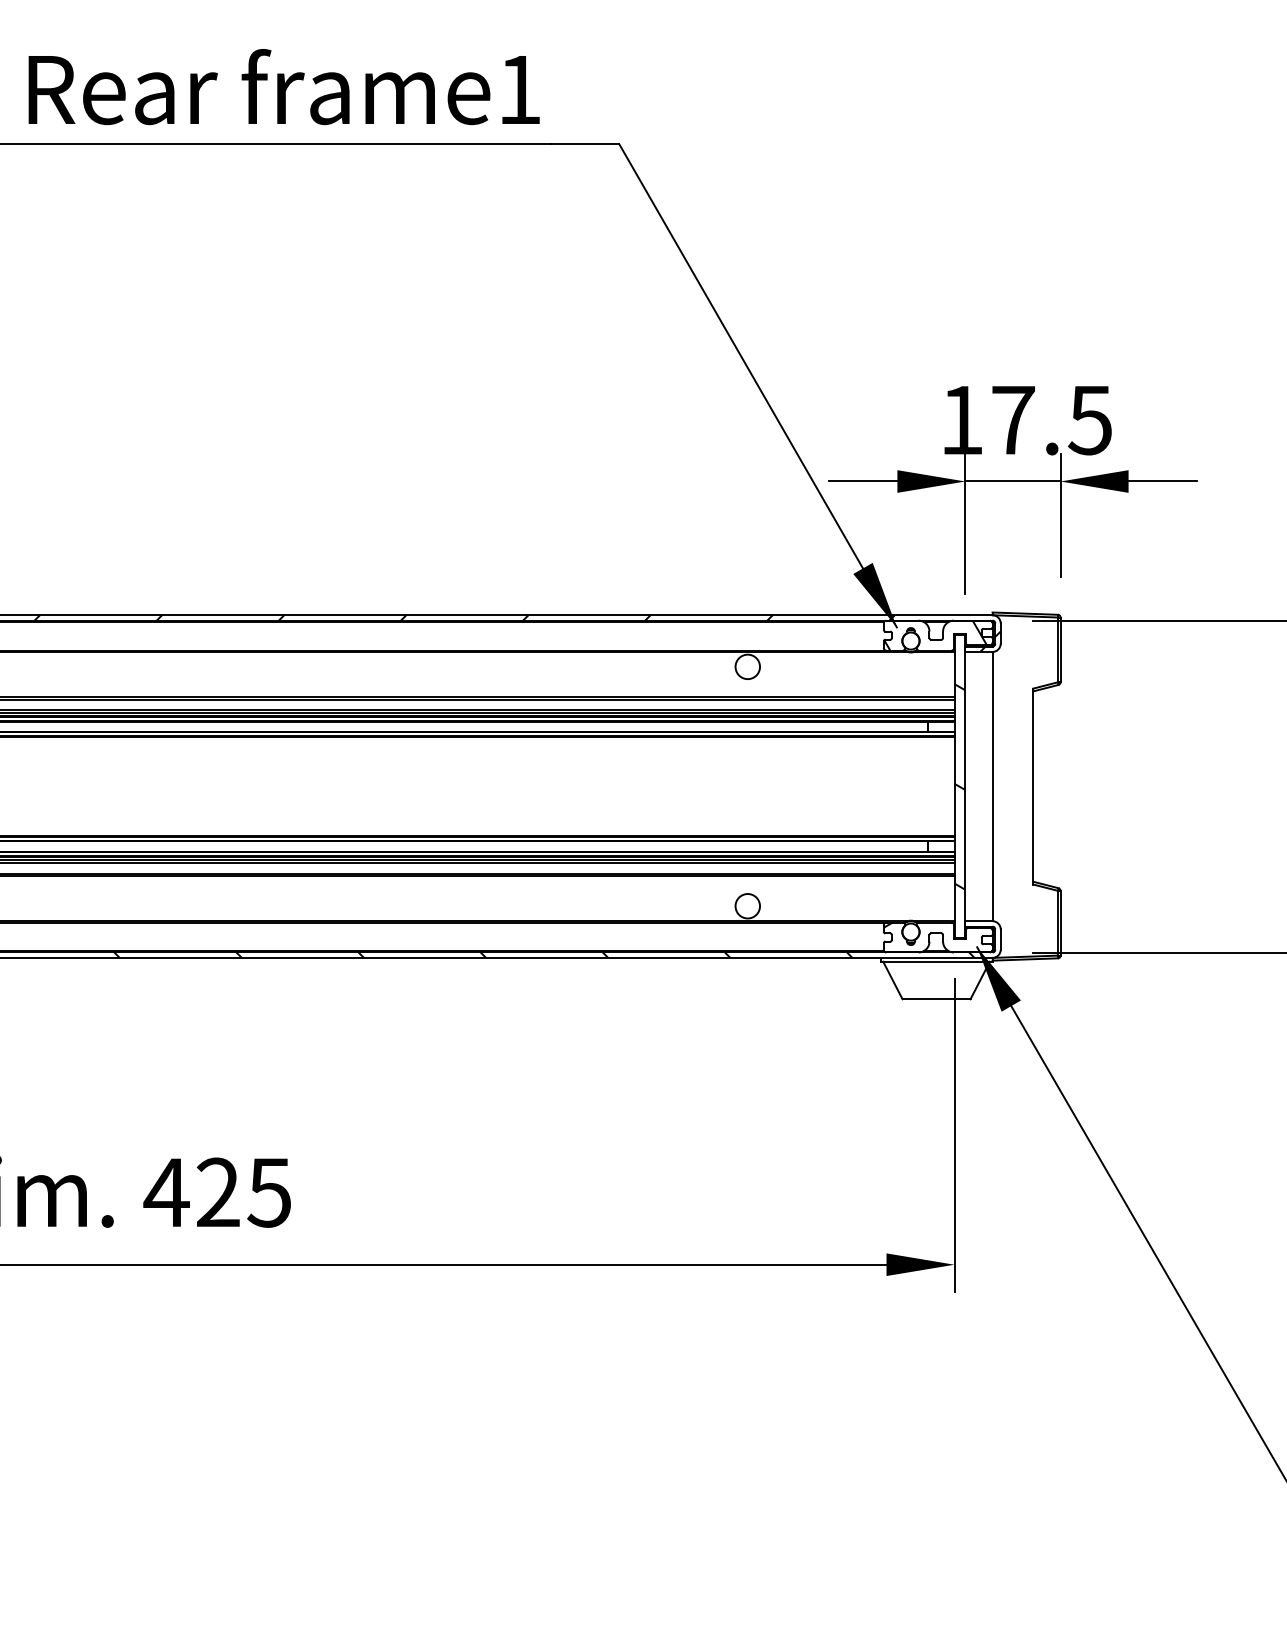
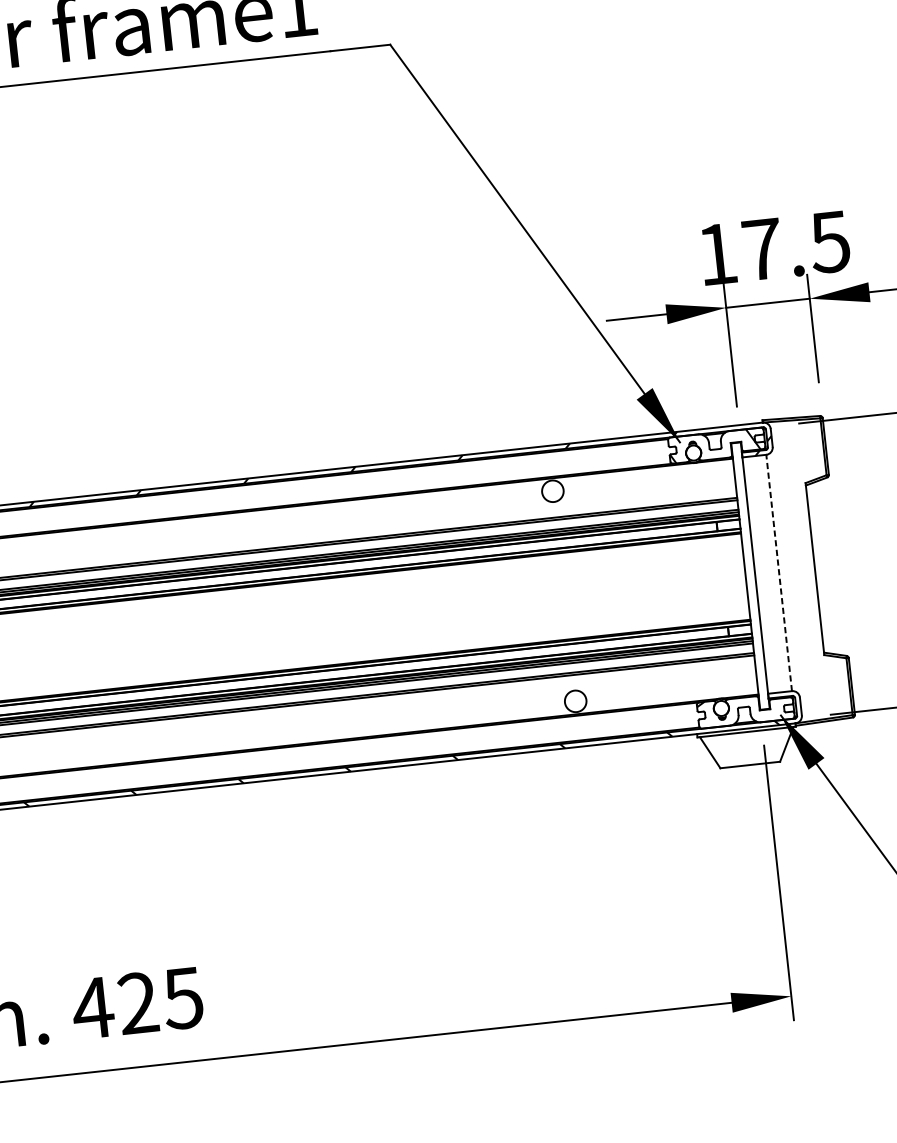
hatch: (959, 786) -> (750, 576), removed
line: (992, 786) -> (779, 572), solid -> dashed

